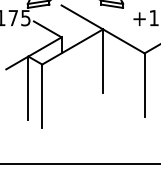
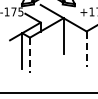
line: (144, 85) -> (86, 49), solid -> dashed
line: (41, 96) -> (29, 55), solid -> dashed

